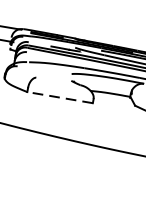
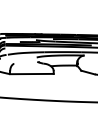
line: (59, 98) -> (31, 74), dashed -> solid

